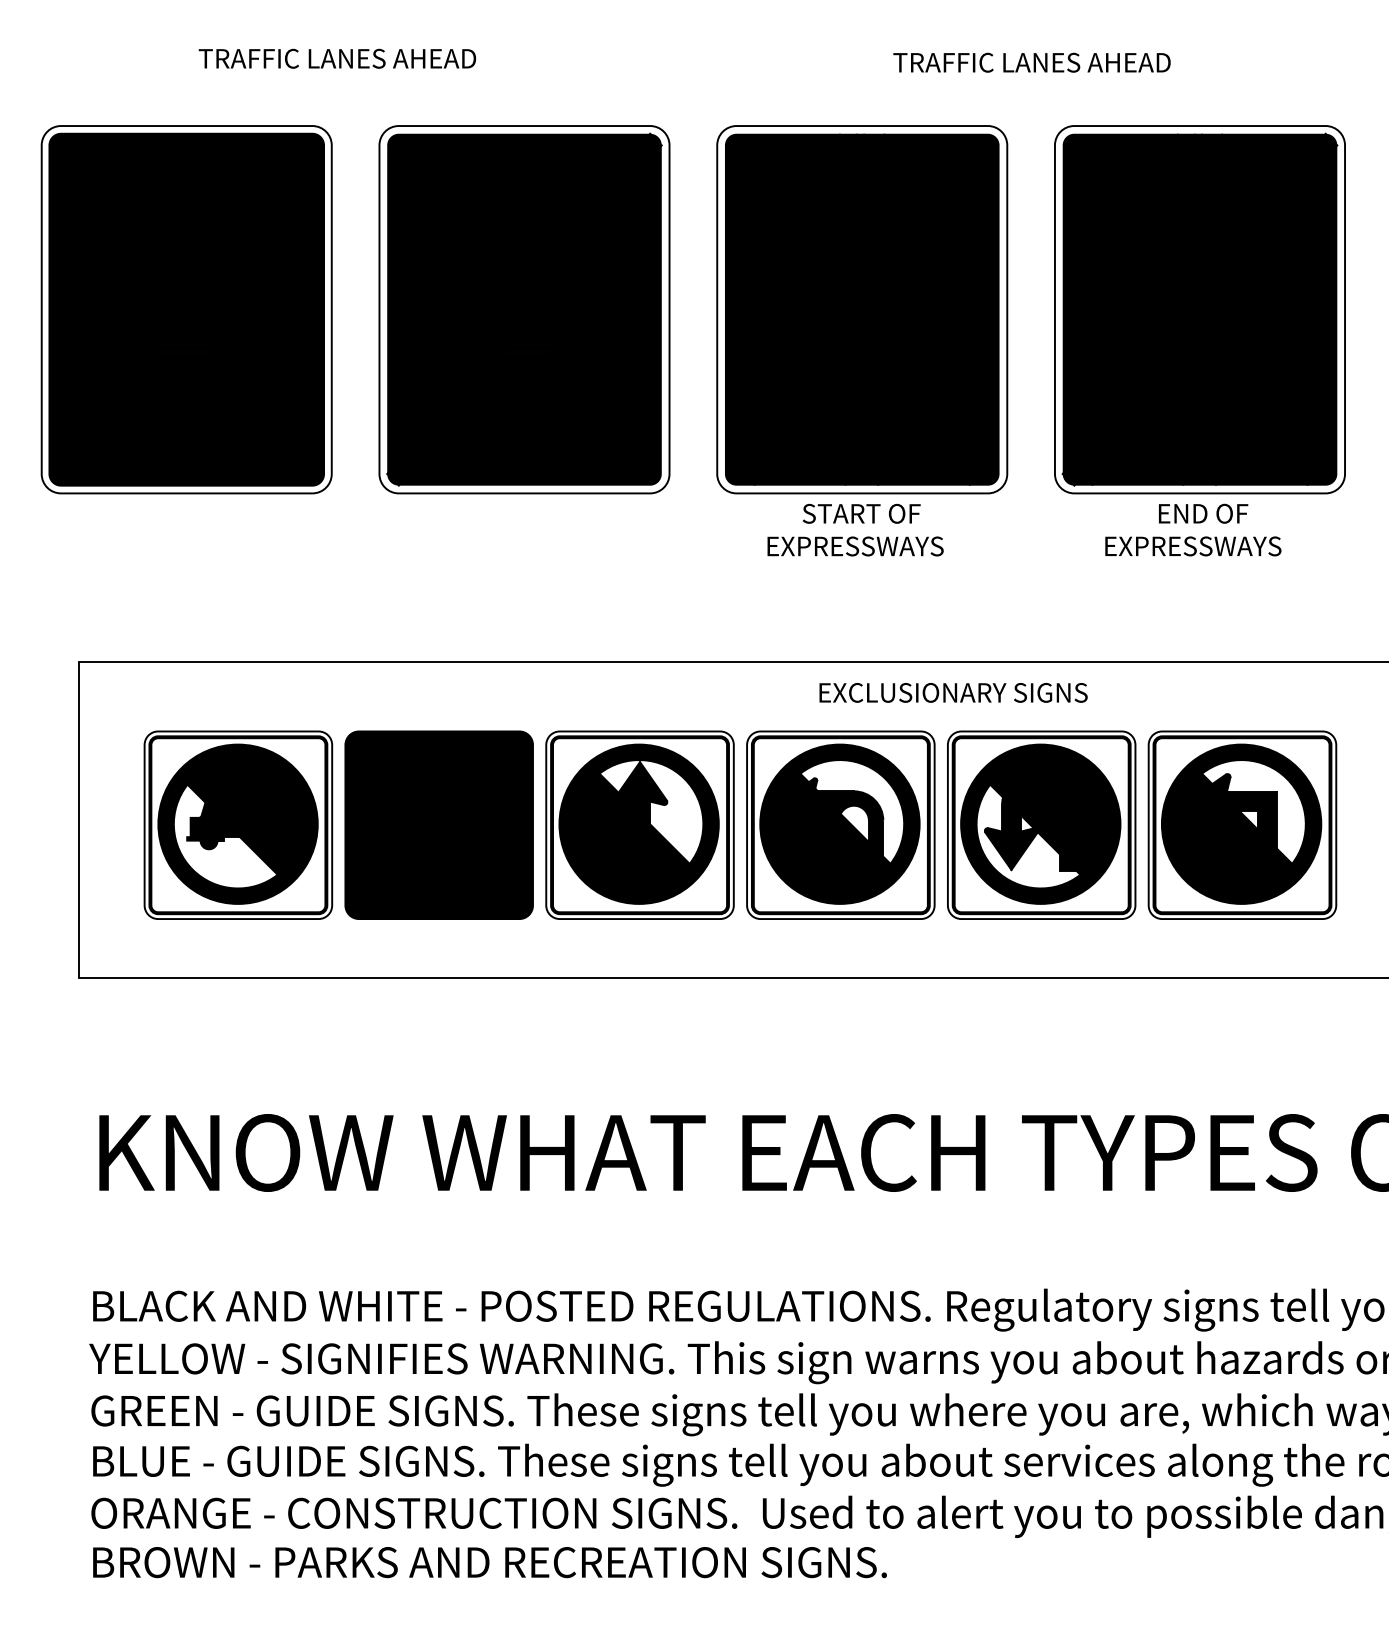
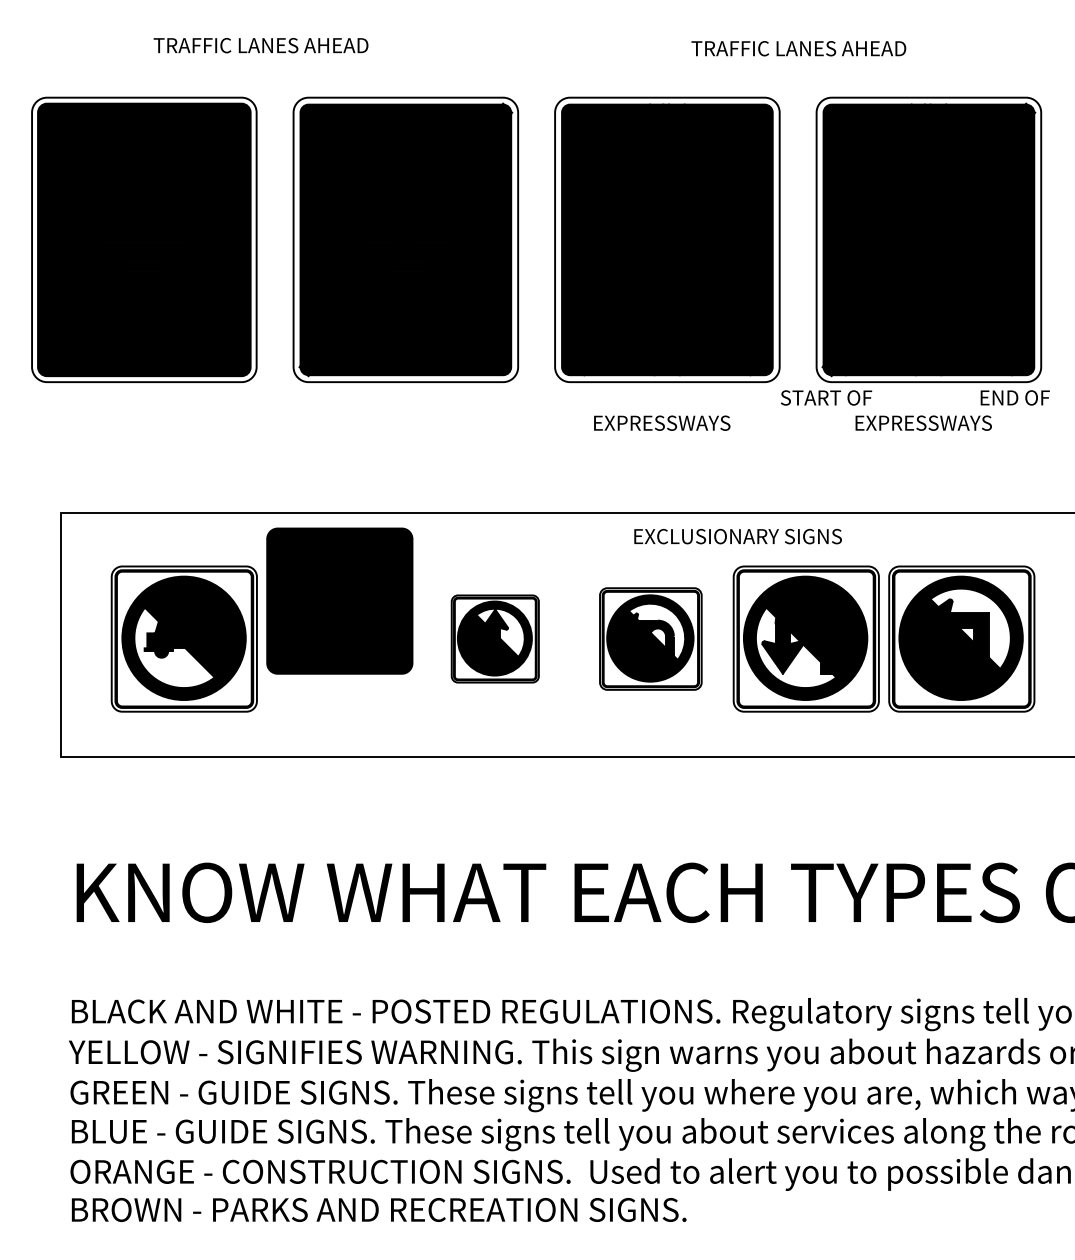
text: (861, 513) -> (826, 397), moved
text: (1203, 513) -> (1015, 397), moved
part: (438, 824) -> (339, 600), moved
part: (639, 824) -> (494, 638), size x0.6
part: (840, 824) -> (650, 638), size x0.7

